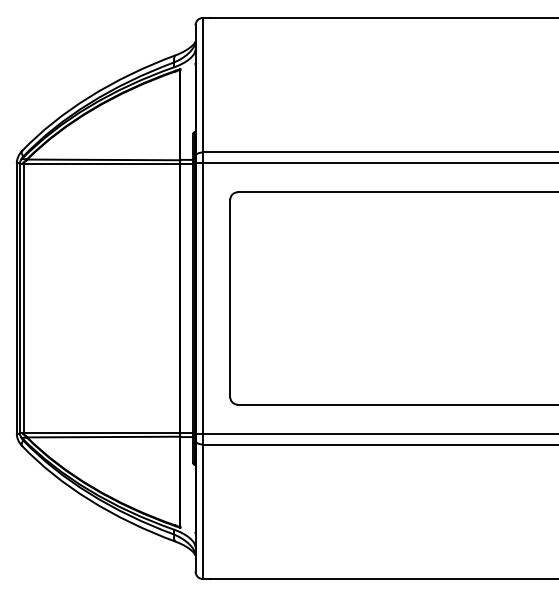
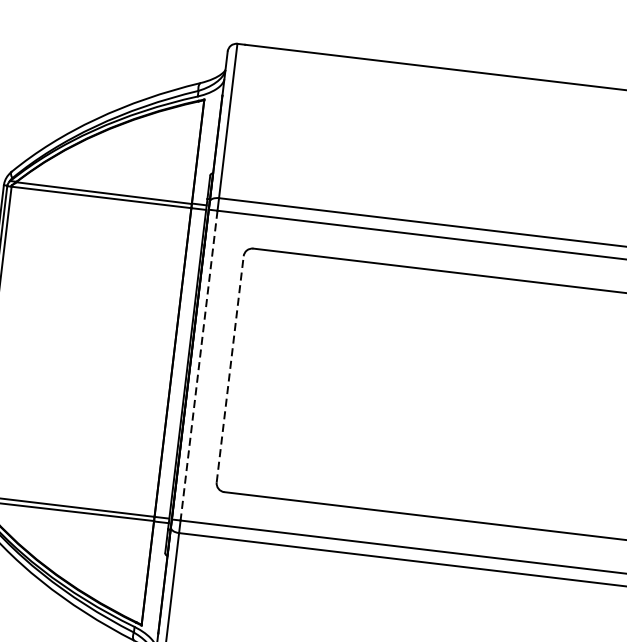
line: (203, 298) -> (199, 365), solid -> dashed
line: (230, 298) -> (230, 369), solid -> dashed

